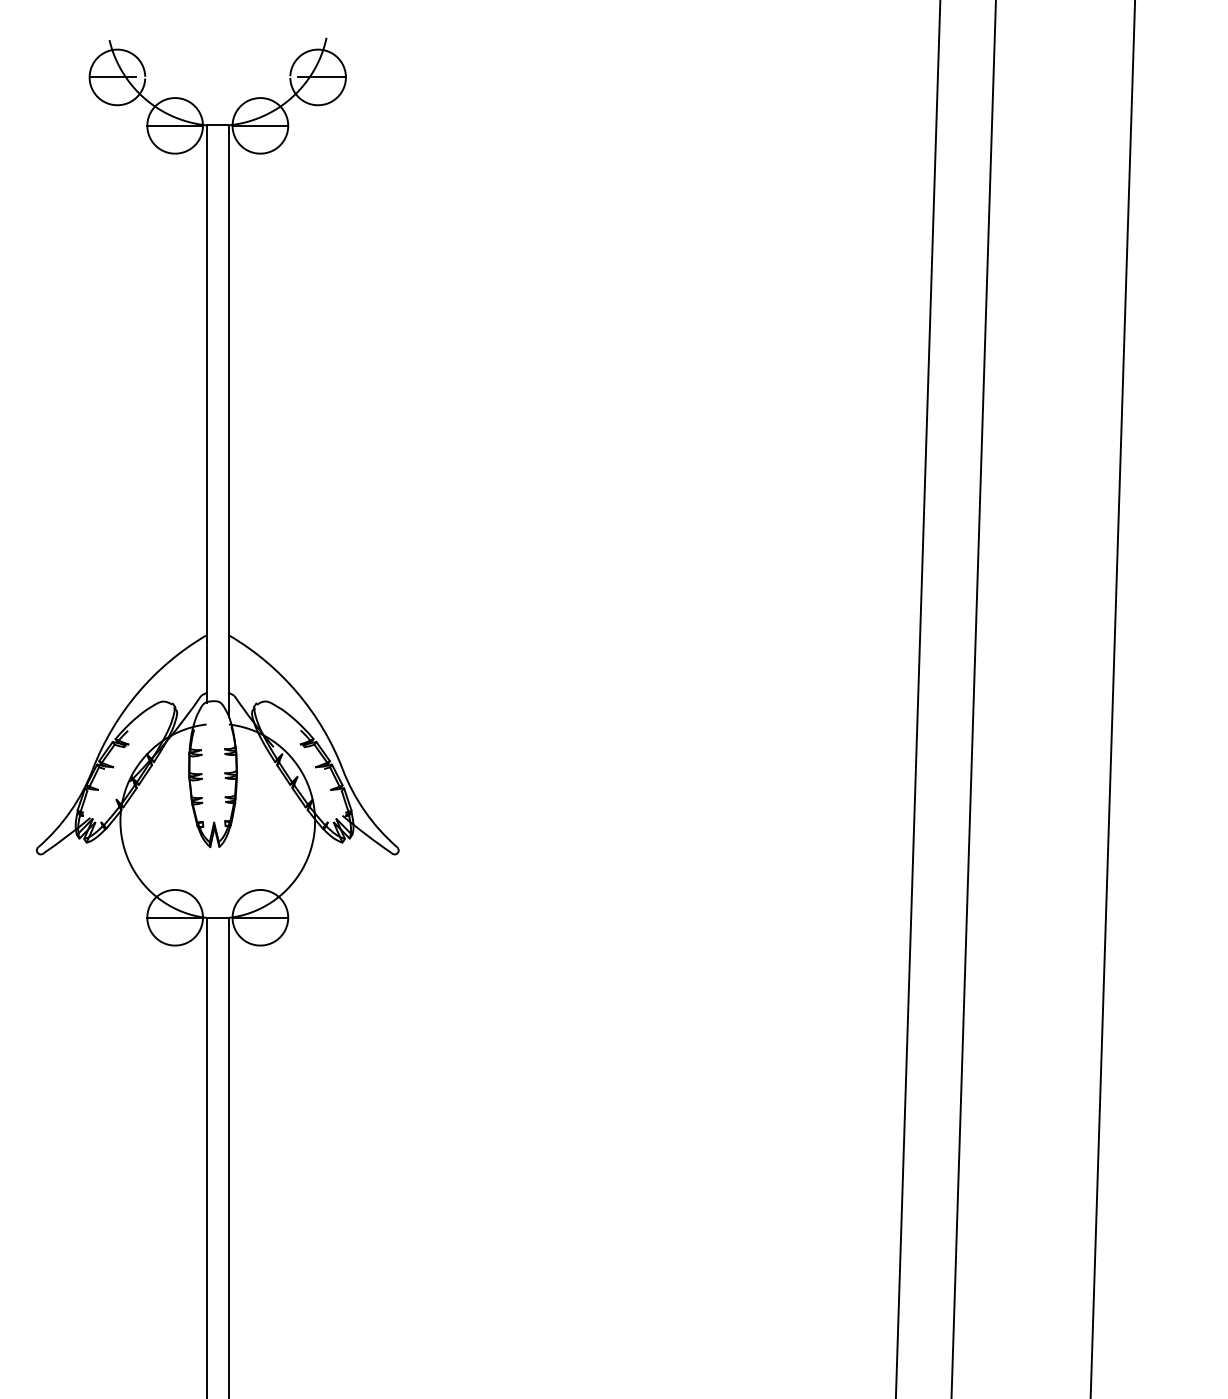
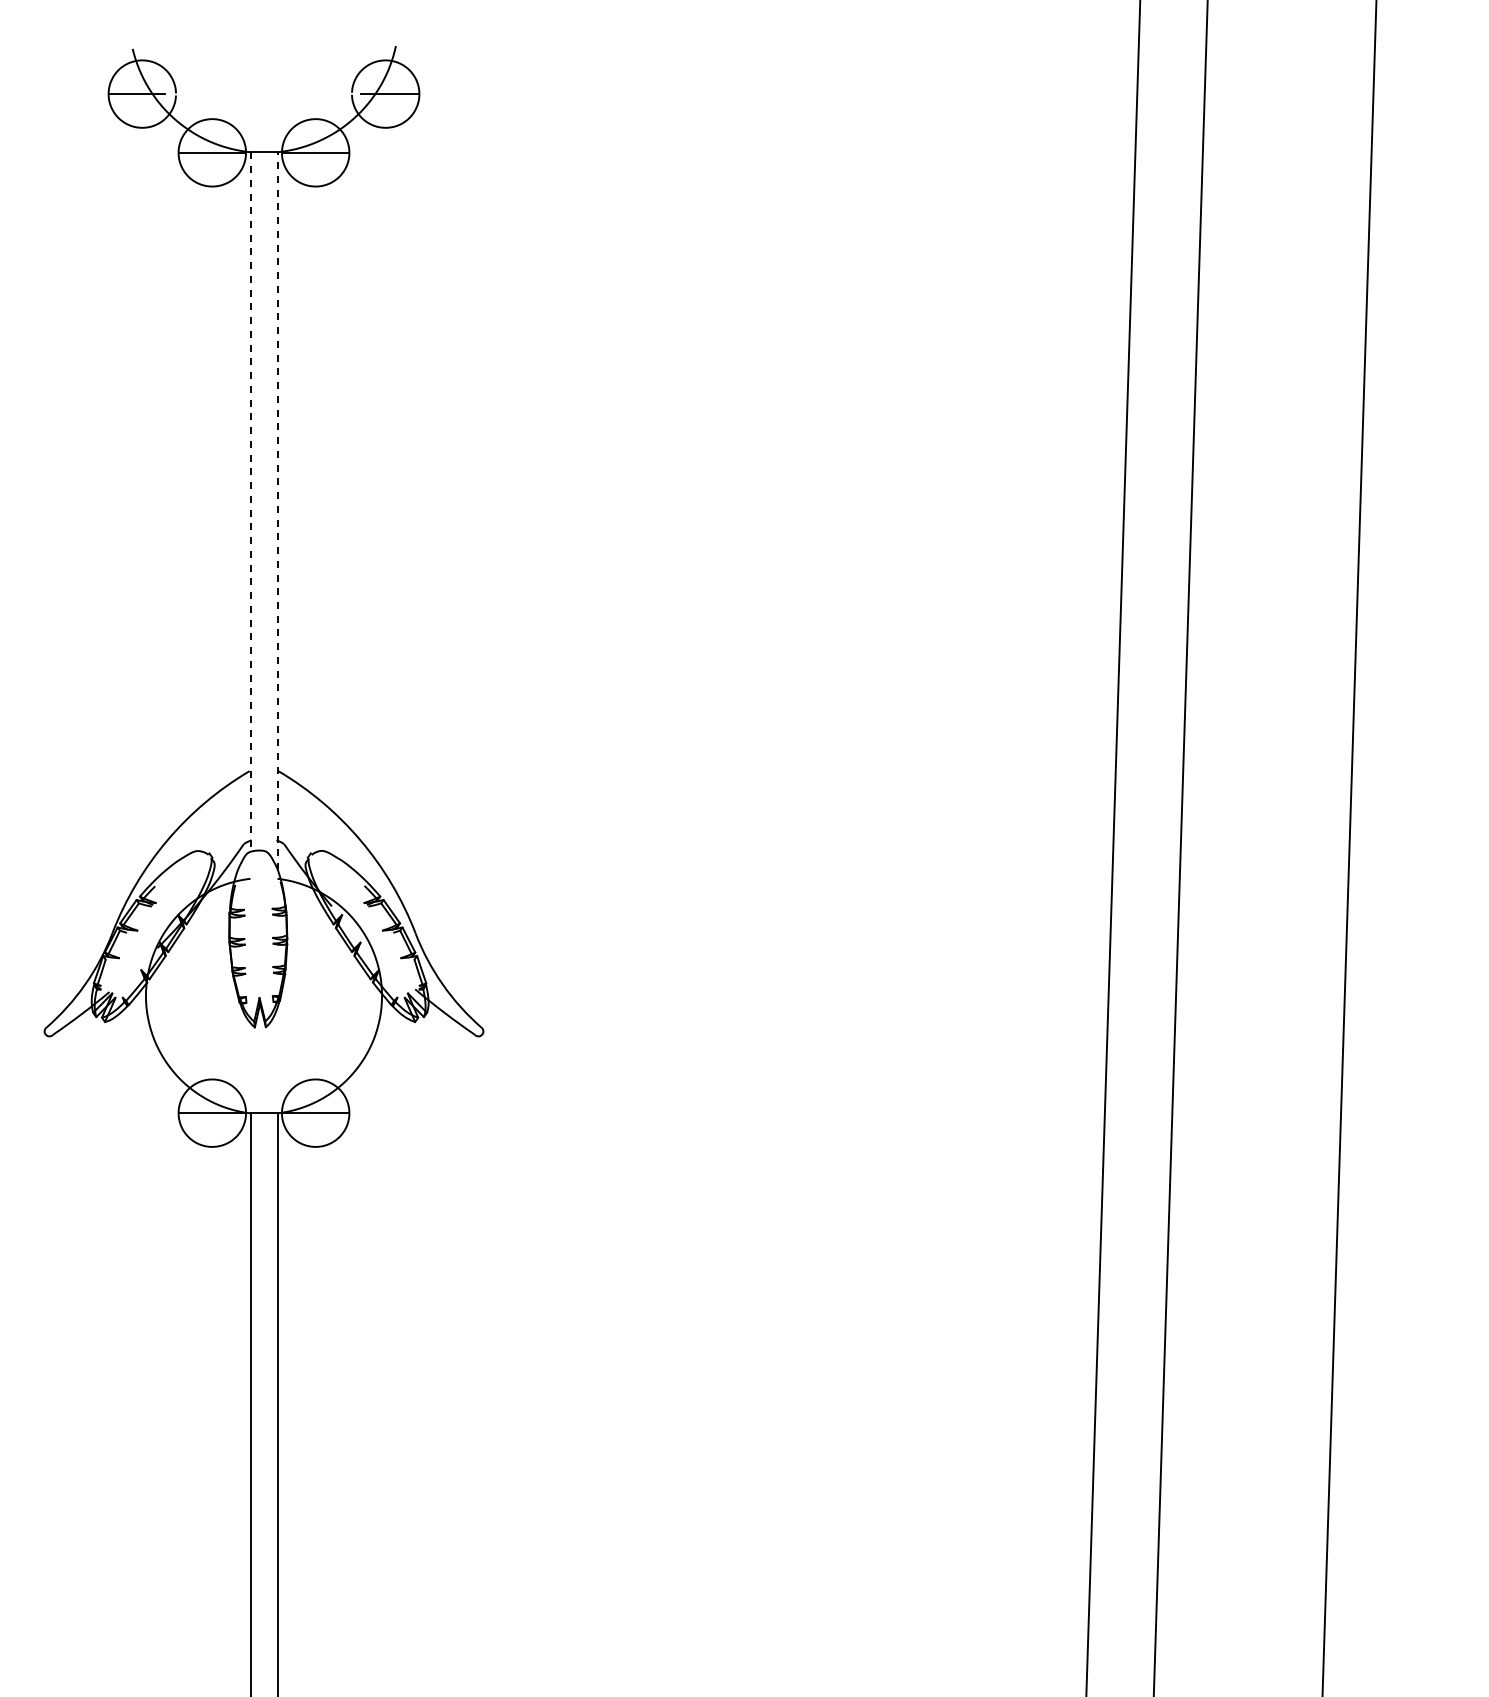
line: (206, 414) -> (250, 502), solid -> dashed
line: (228, 421) -> (277, 511), solid -> dashed

